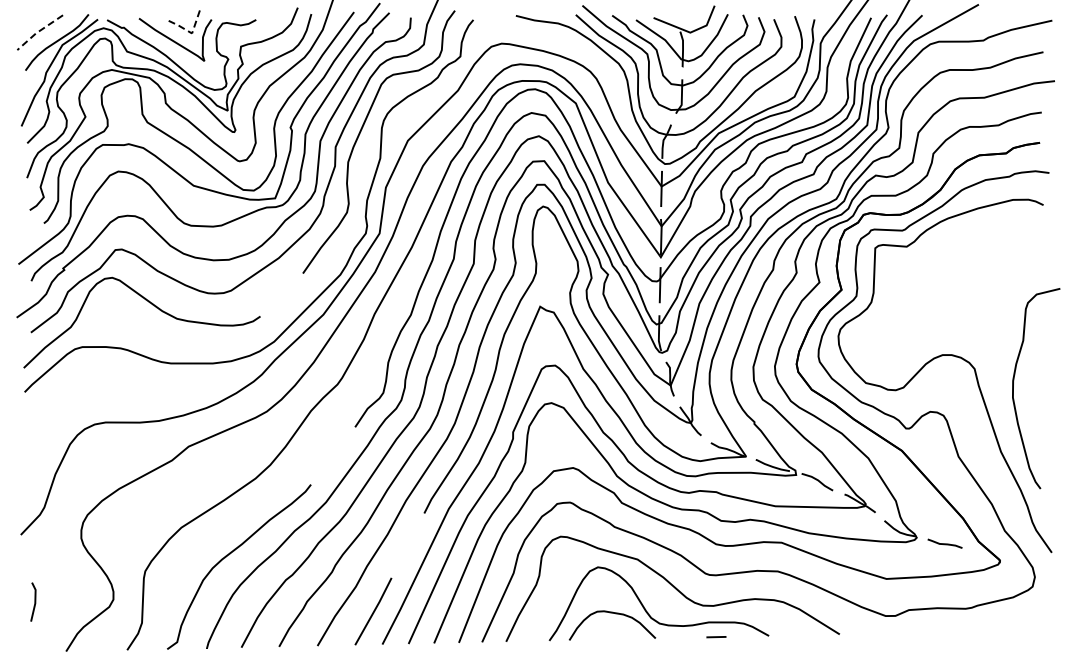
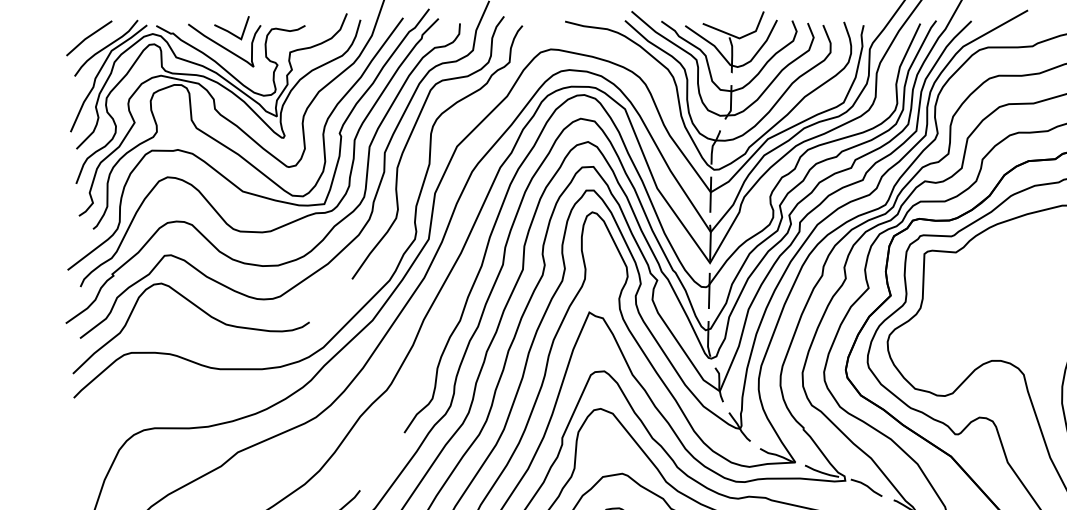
line: (38, 31) -> (87, 37), dashed -> solid
line: (189, 32) -> (238, 38), dashed -> solid

